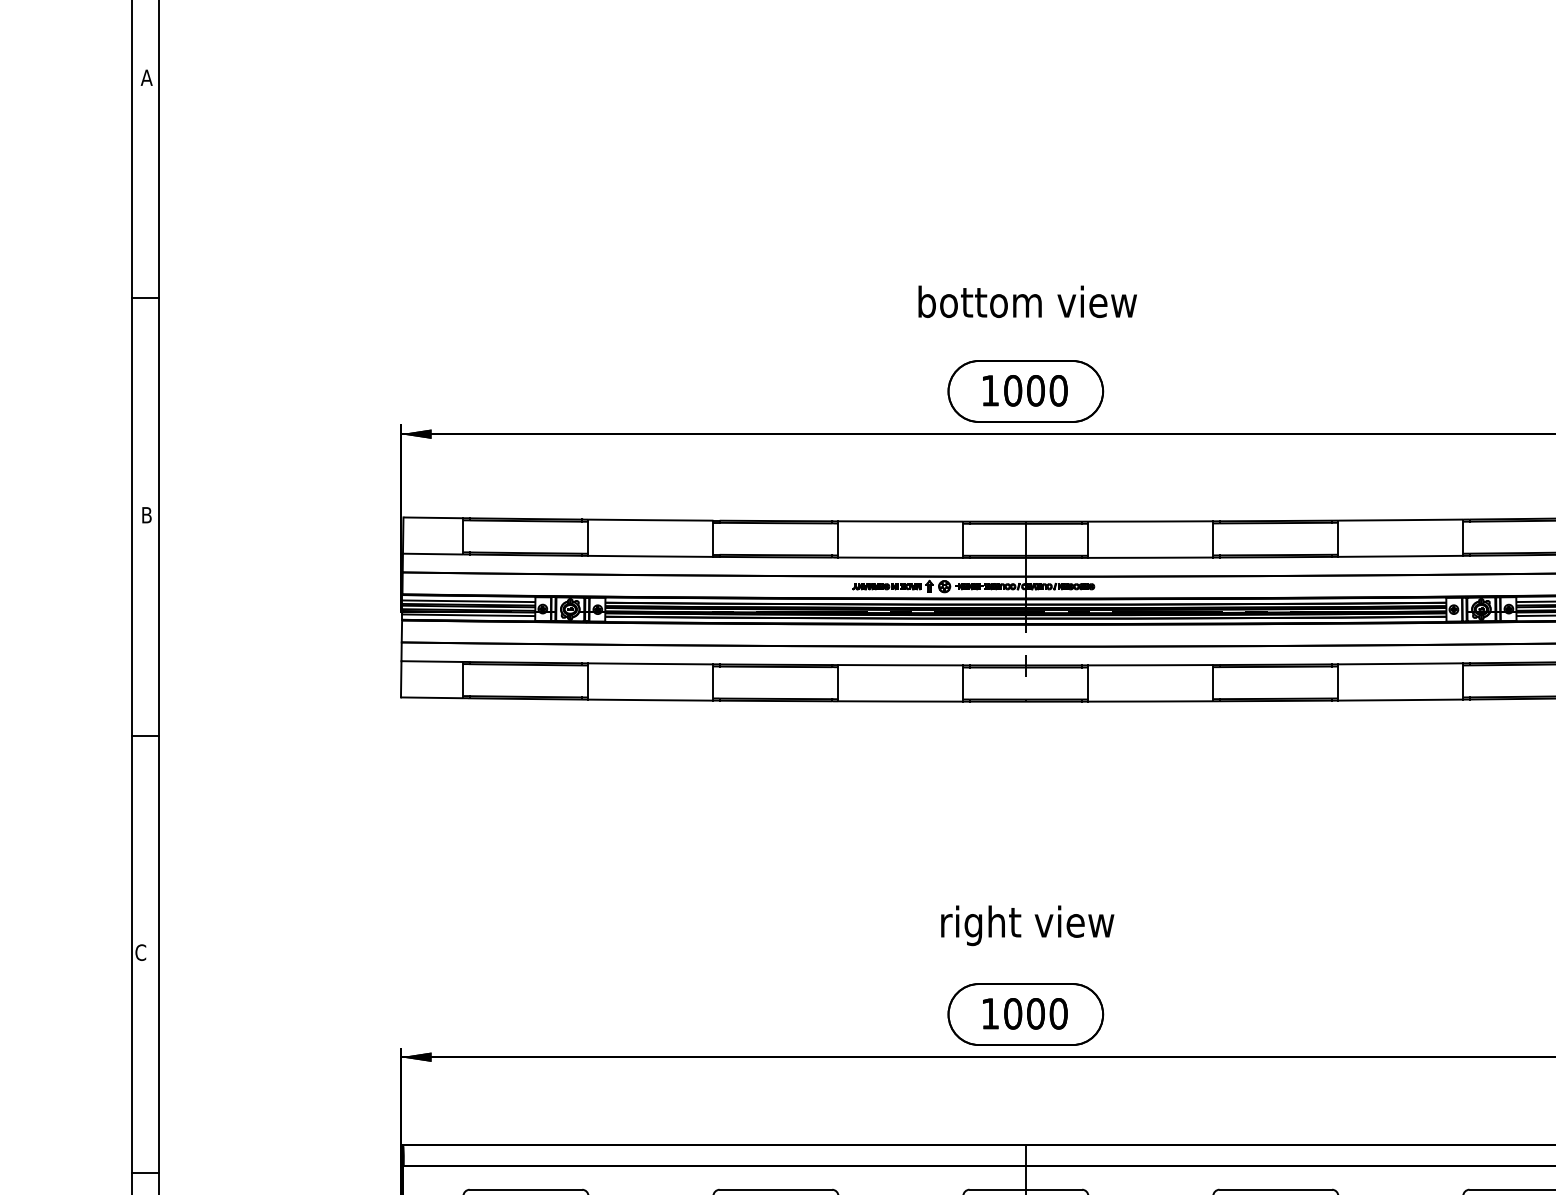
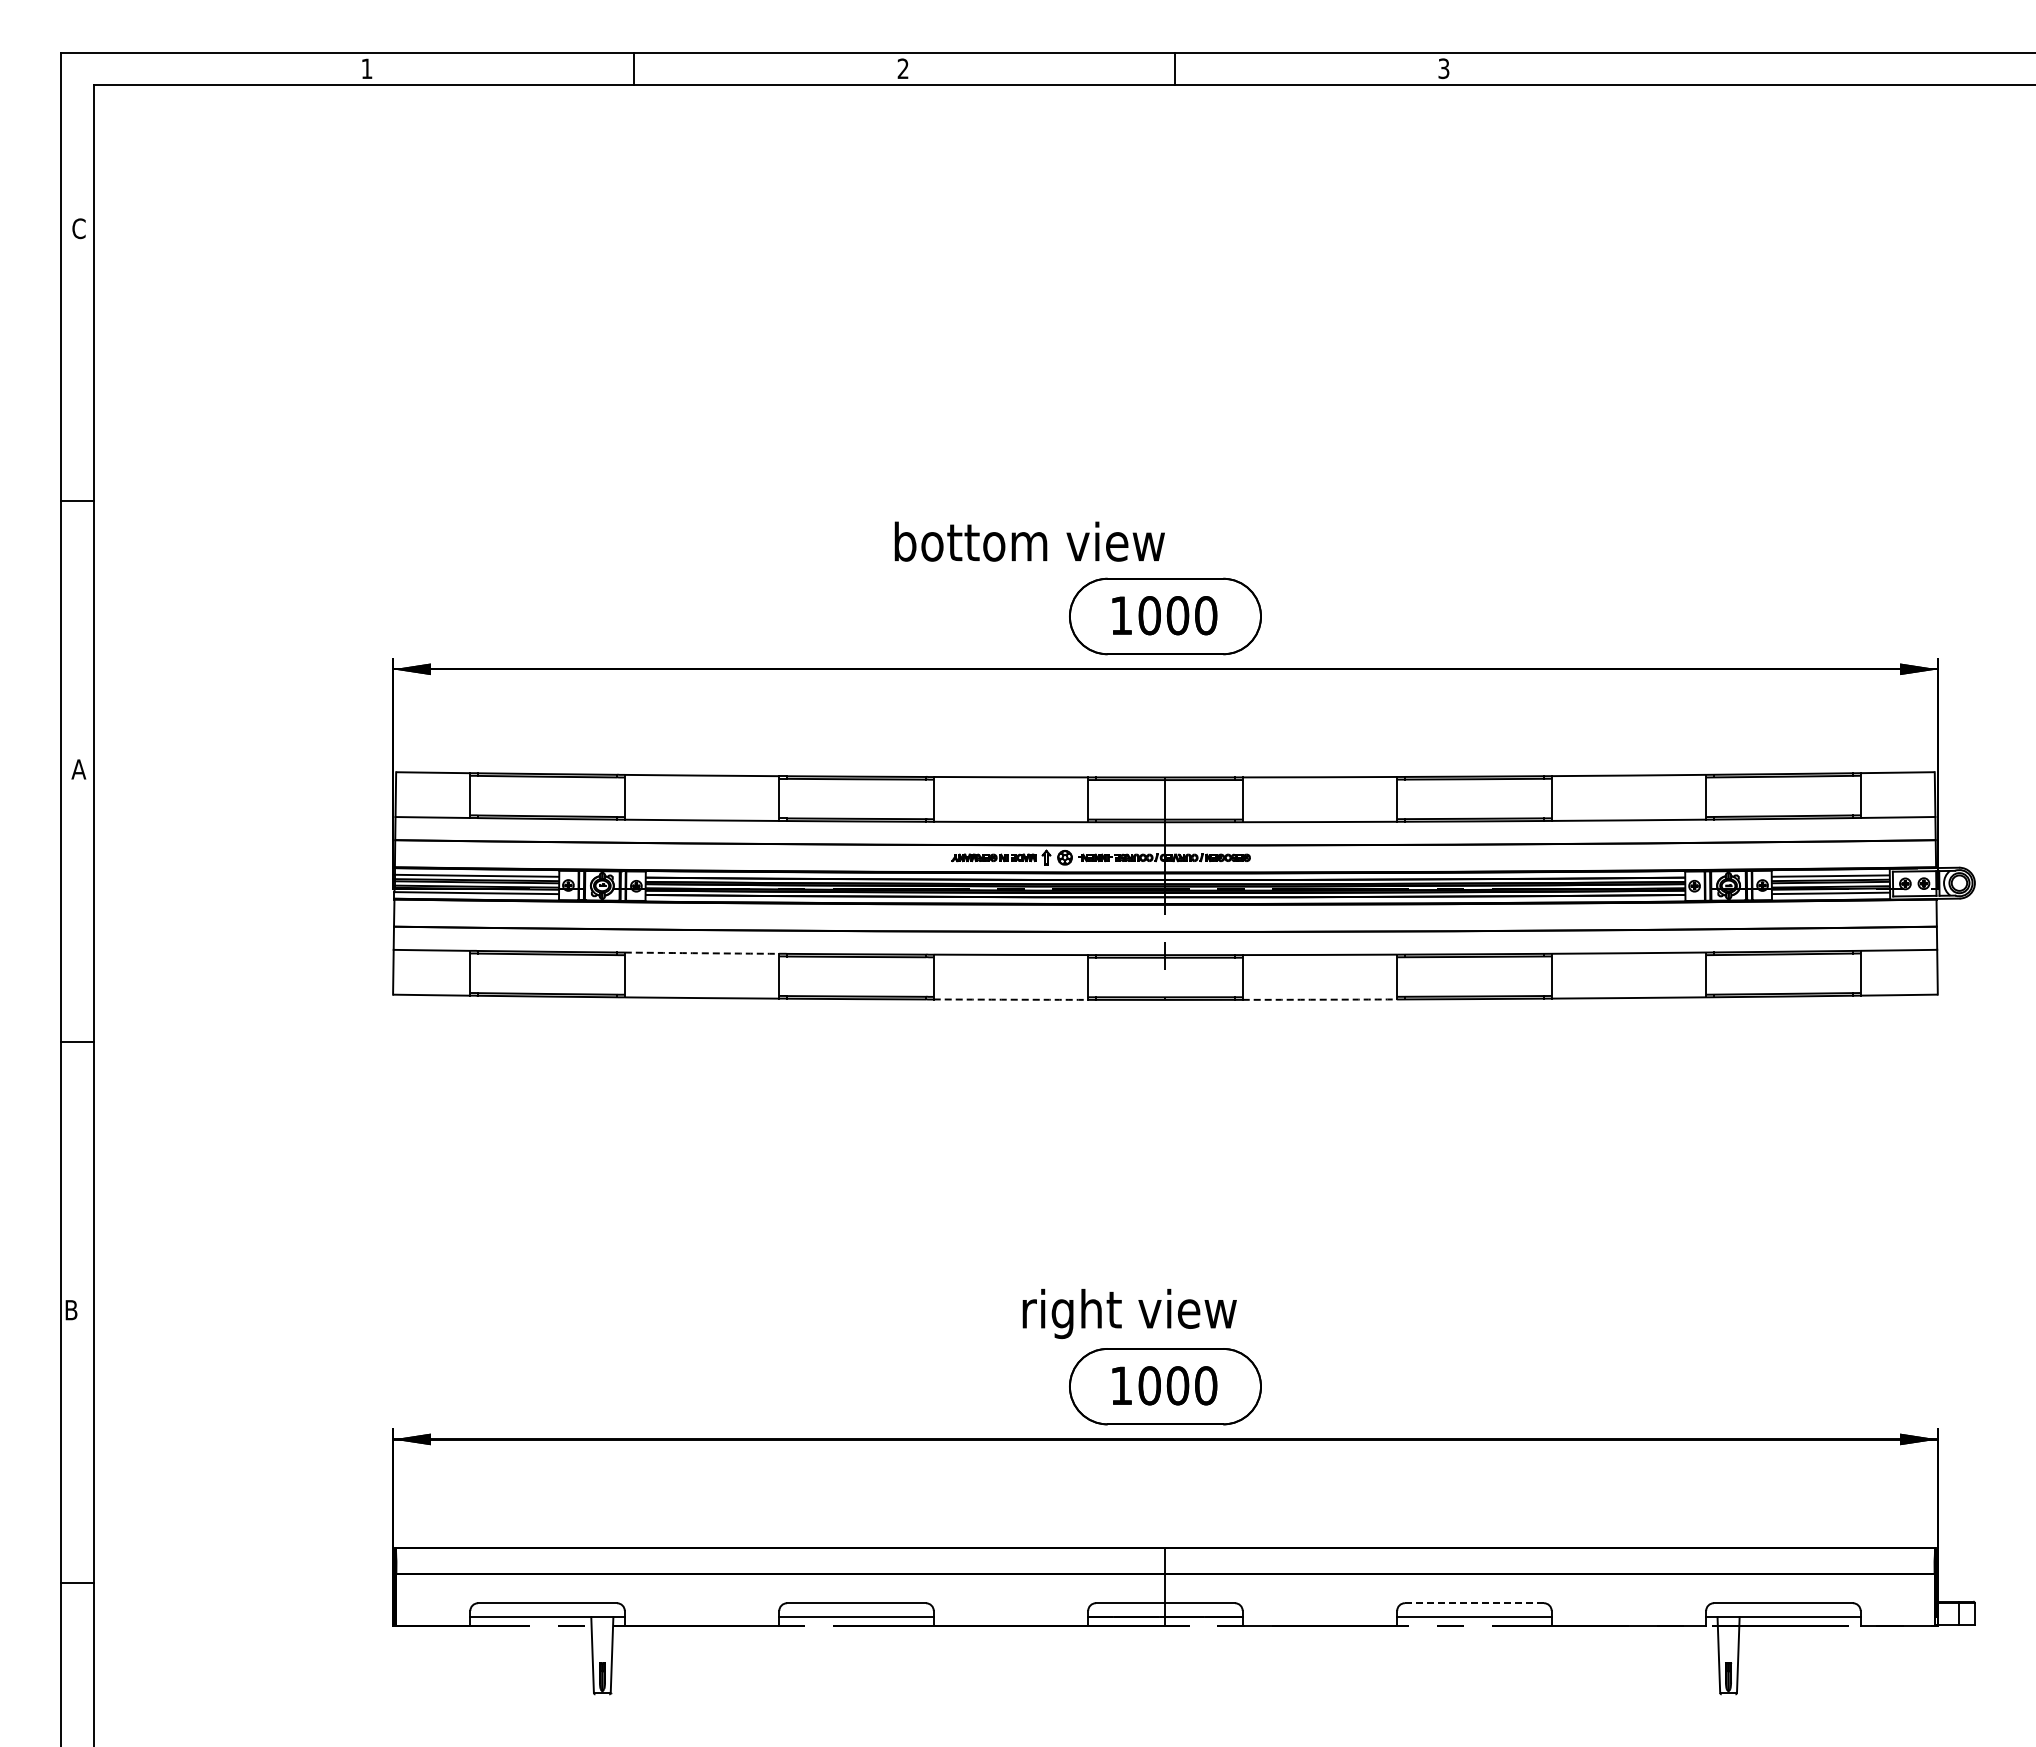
text: (146, 77) -> (78, 228), A -> C
text: (1027, 301) -> (1029, 541), moved
text: (146, 515) -> (78, 769), B -> A
arc: (651, 664) -> (702, 953), solid -> dashed
arc: (900, 701) -> (1010, 999), solid -> dashed
arc: (1150, 701) -> (1319, 999), solid -> dashed
text: (1027, 925) -> (1129, 1313), moved
text: (140, 952) -> (71, 1309), C -> B
line: (1275, 1189) -> (1474, 1603), solid -> dashed

